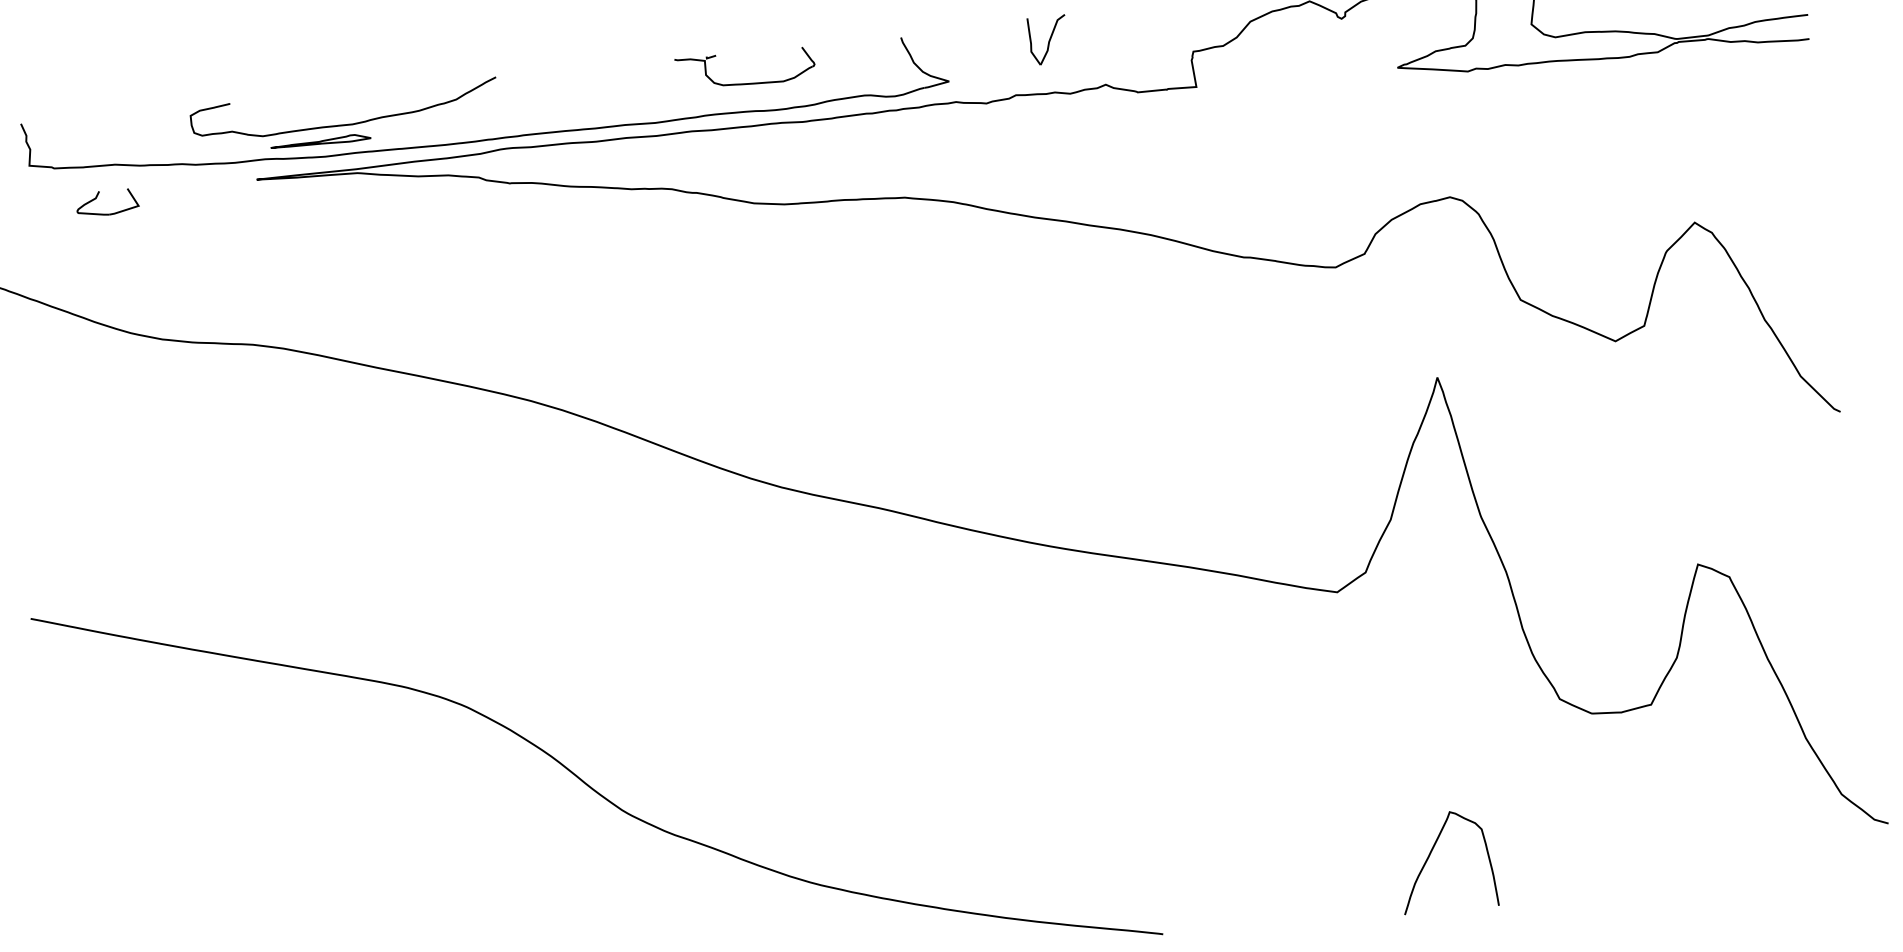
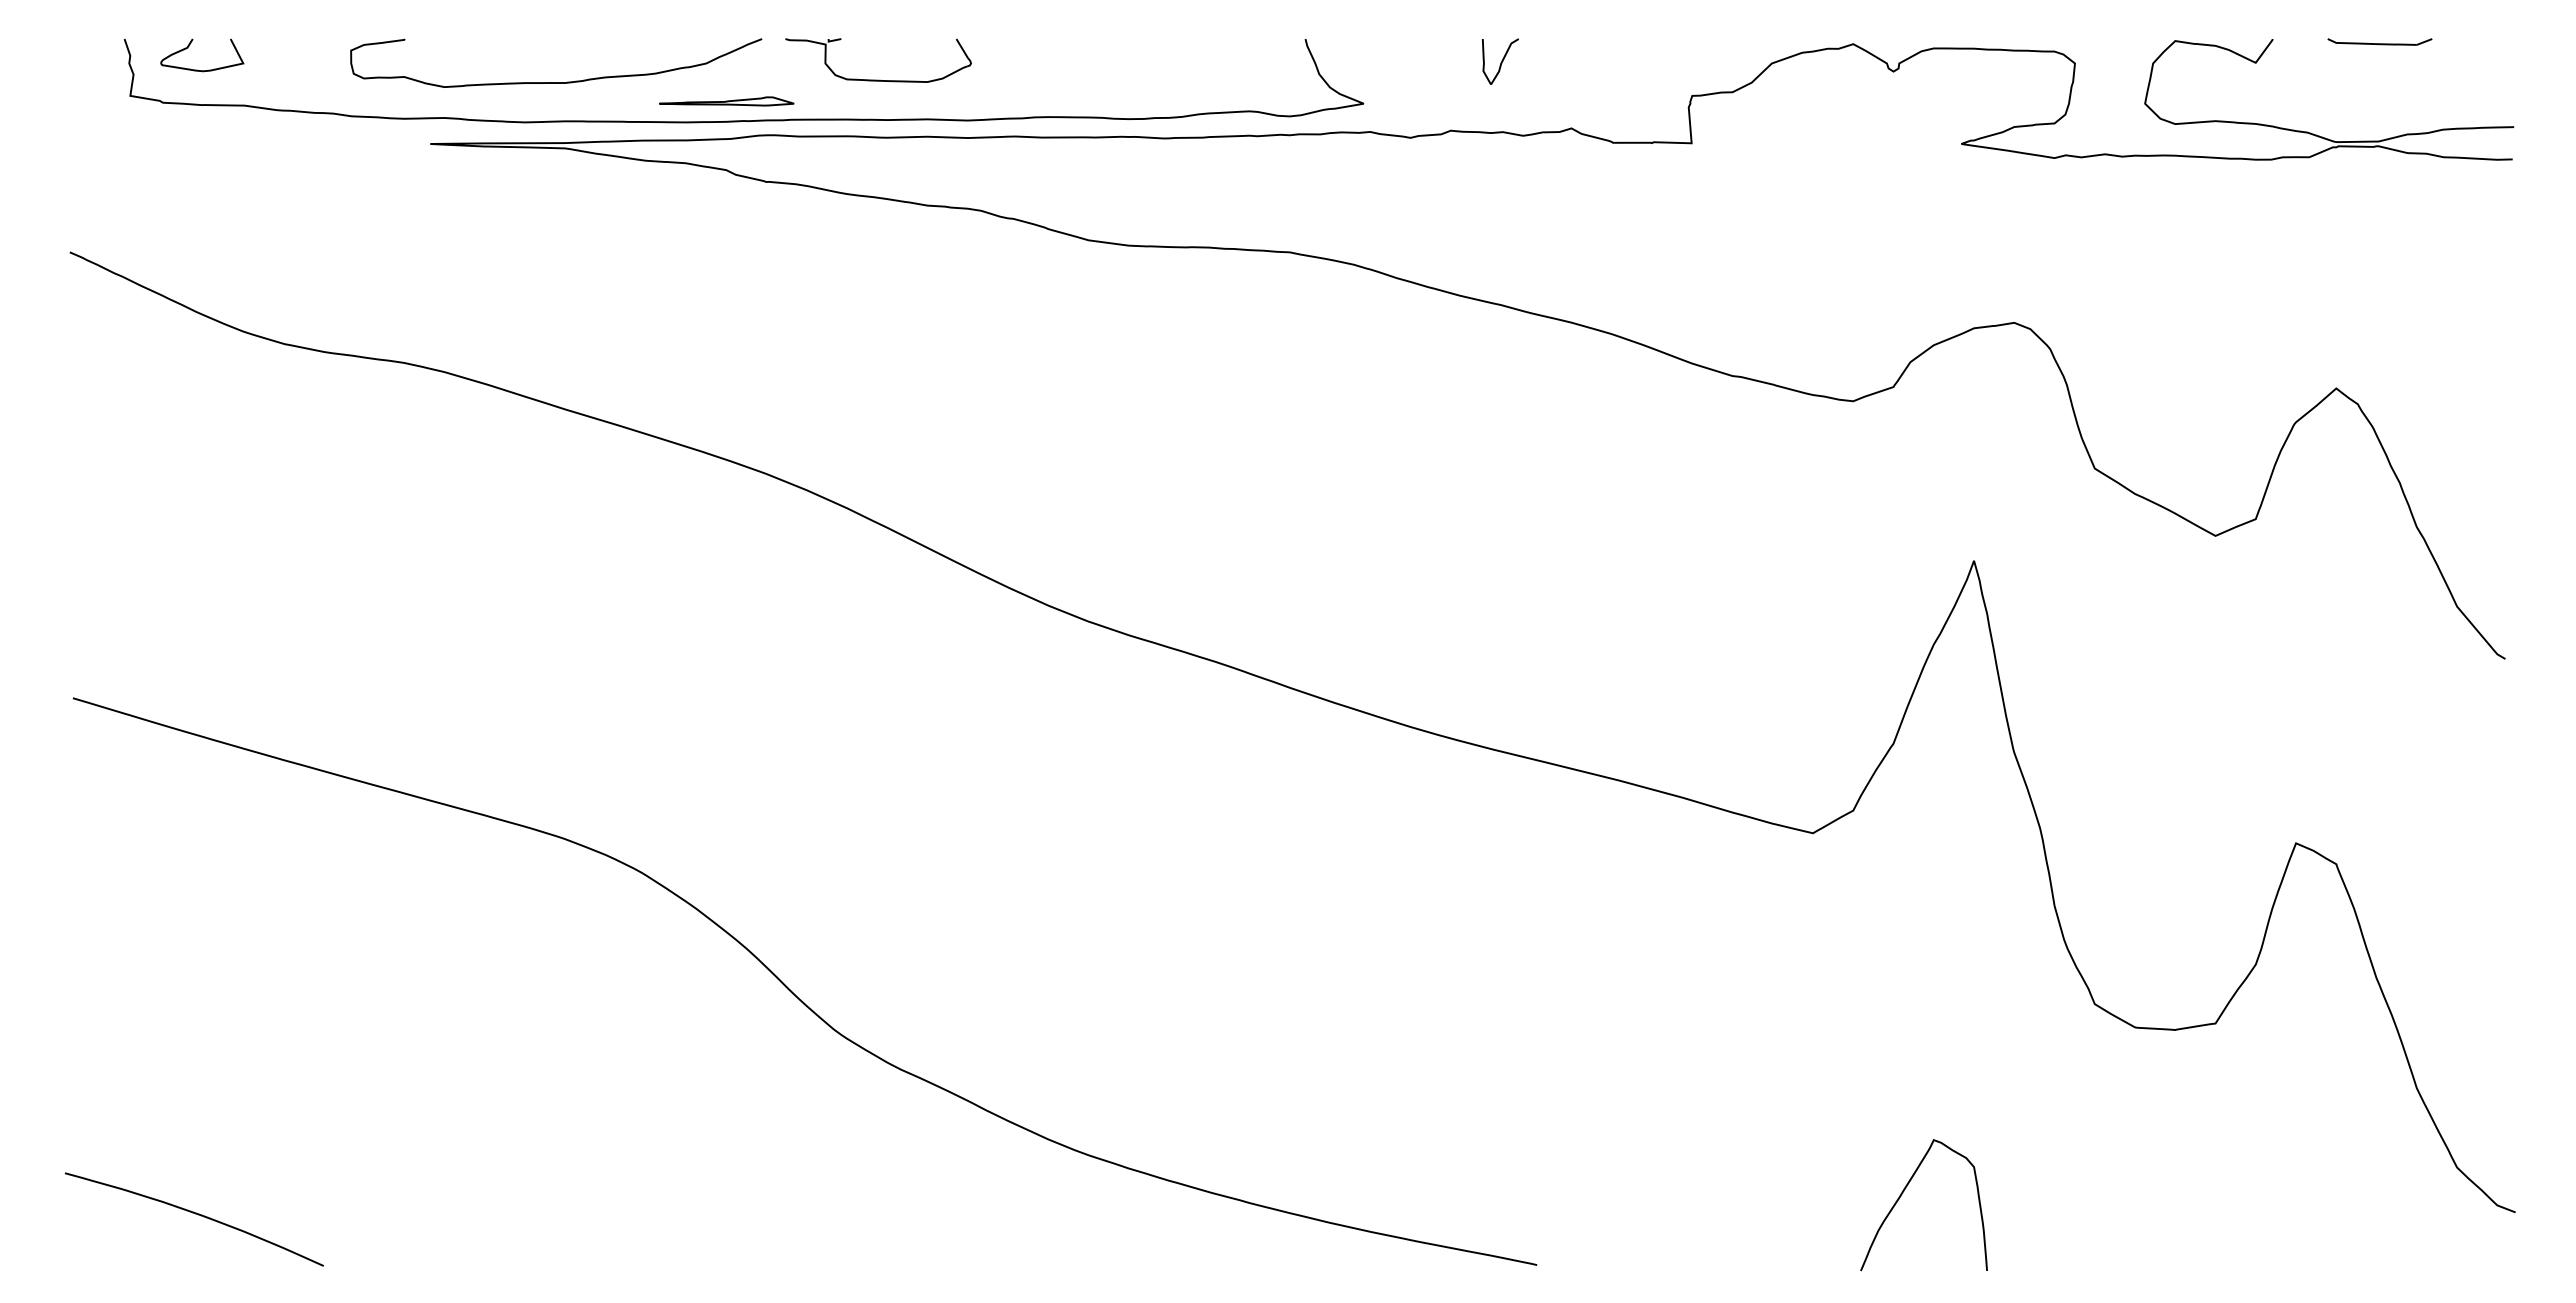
part: (1047, 40) -> (1499, 61), size x0.71
part: (746, 83) -> (878, 79), moved
part: (320, 141) -> (726, 101), moved
part: (104, 213) -> (197, 69), moved

